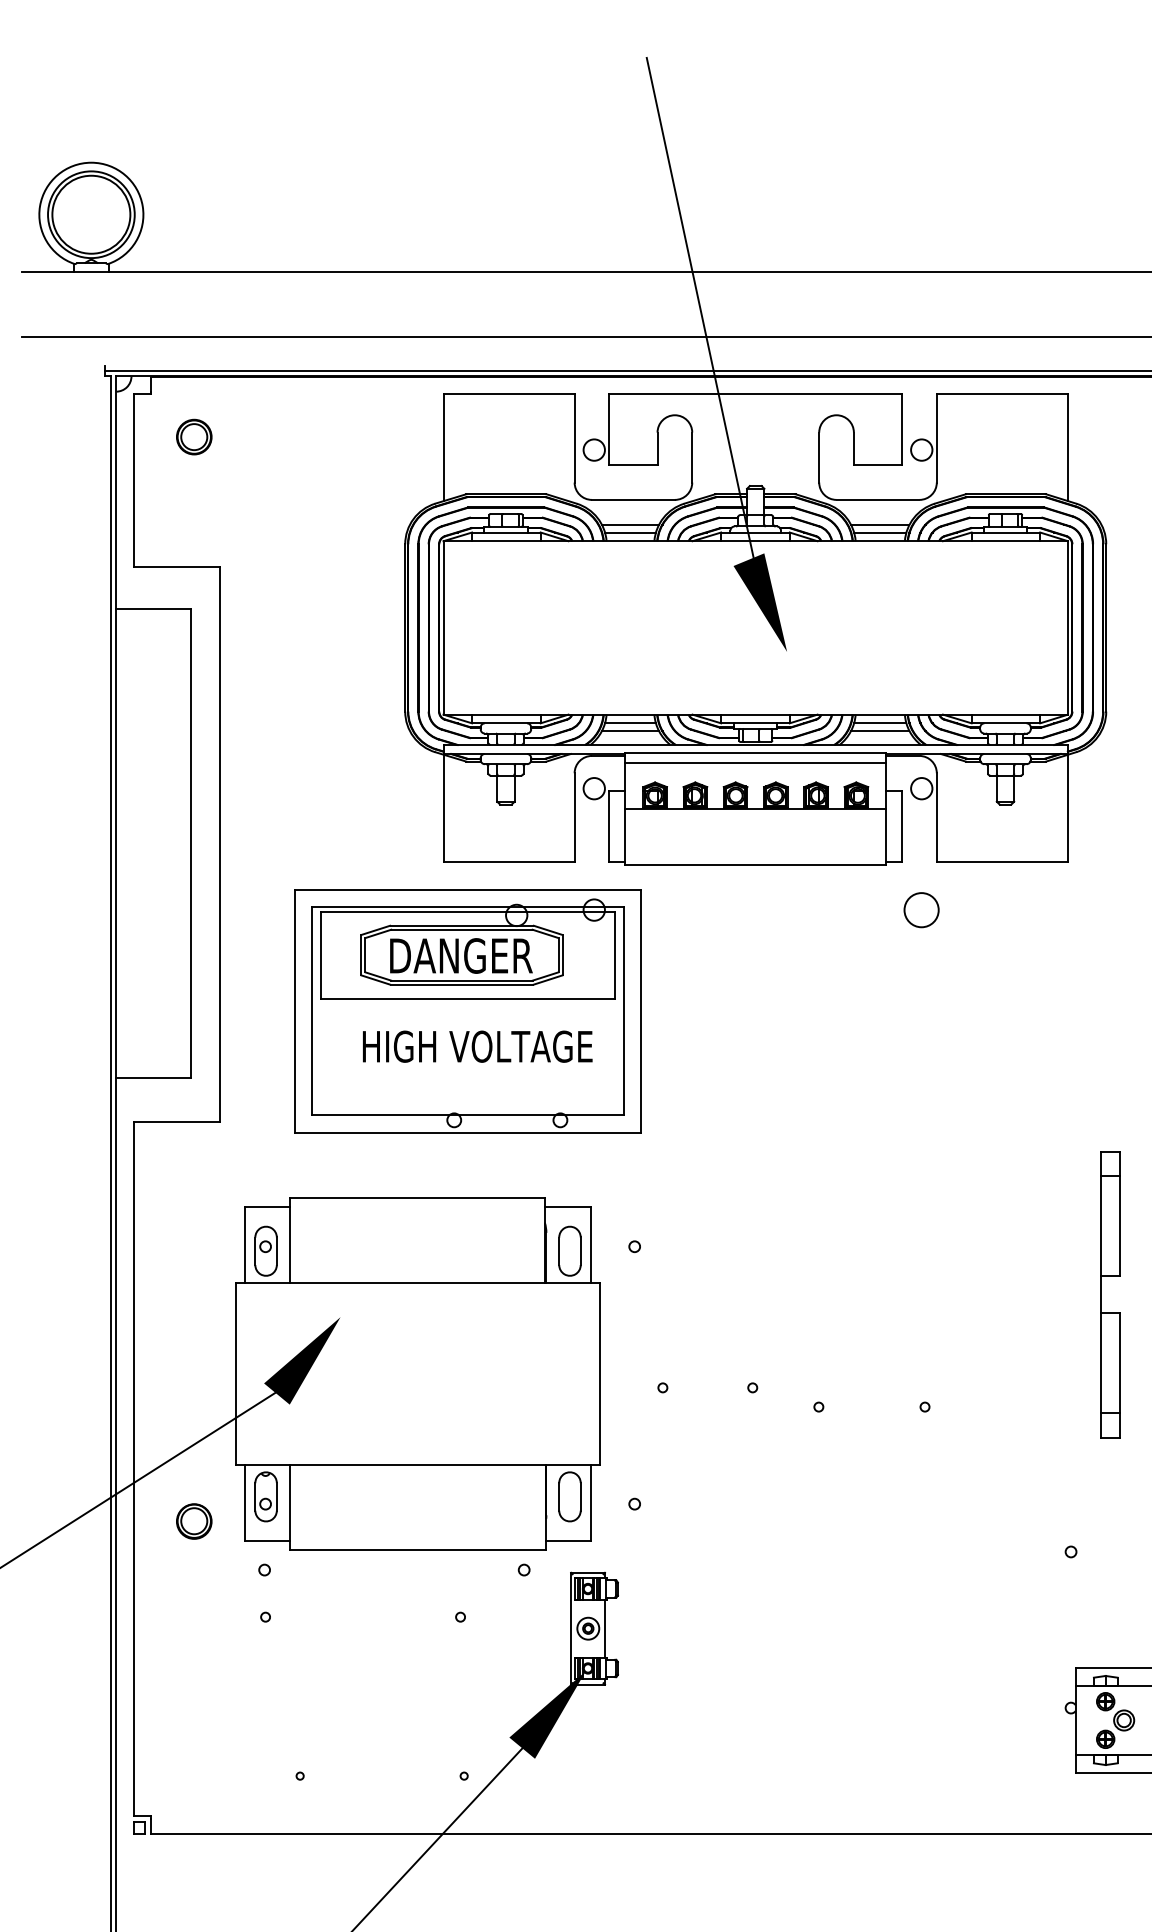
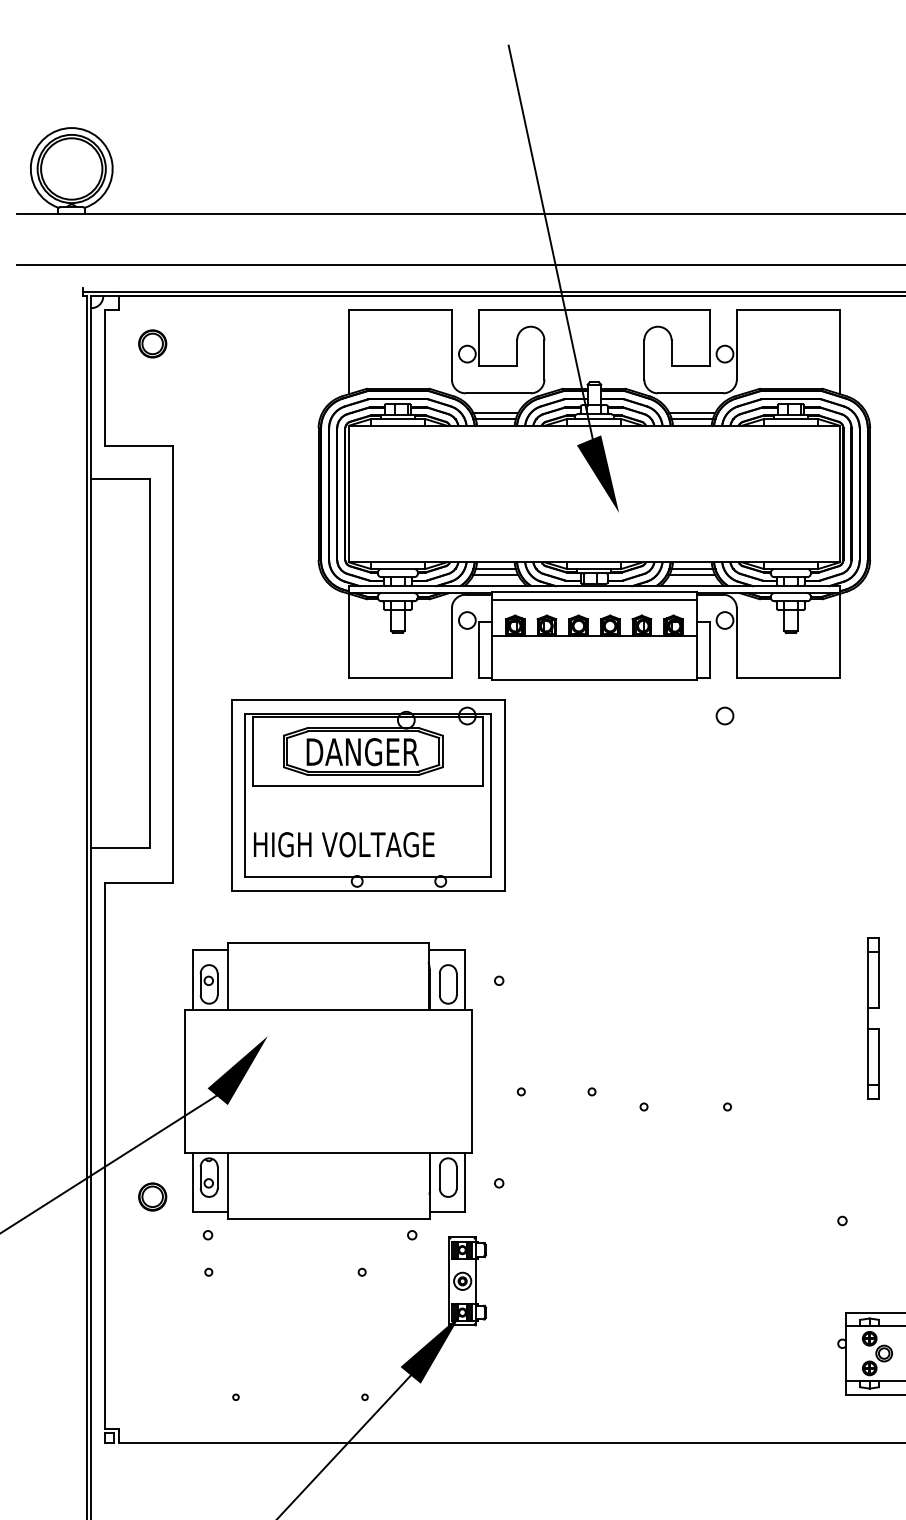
circle: (921, 909) -> (724, 715), size x0.62
text: (477, 1046) -> (344, 844), moved
part: (1110, 1294) -> (873, 1018), size x0.71

